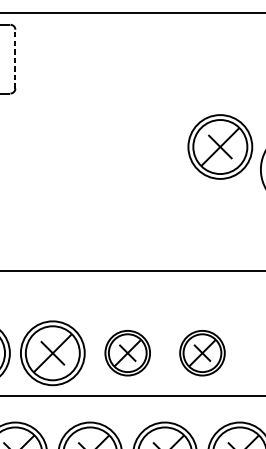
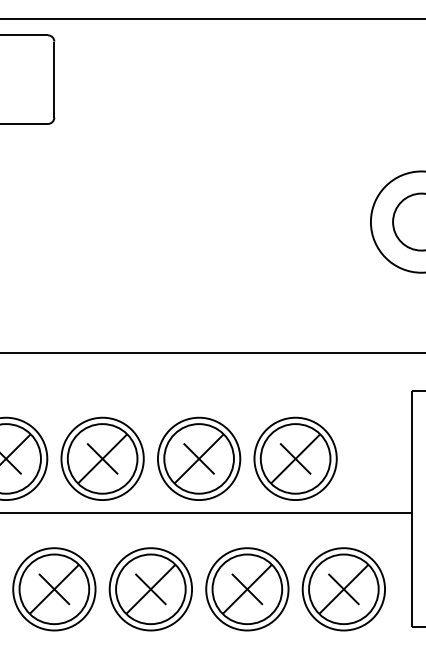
line: (15, 59) -> (54, 79), dashed -> solid
part: (220, 146) -> (318, 192), removed
part: (127, 352) -> (199, 458), size x1.43
part: (202, 352) -> (295, 458), size x1.43

